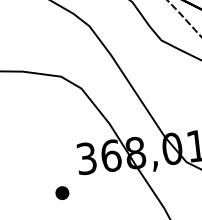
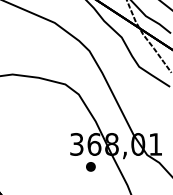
part: (61, 192) -> (90, 166), moved

